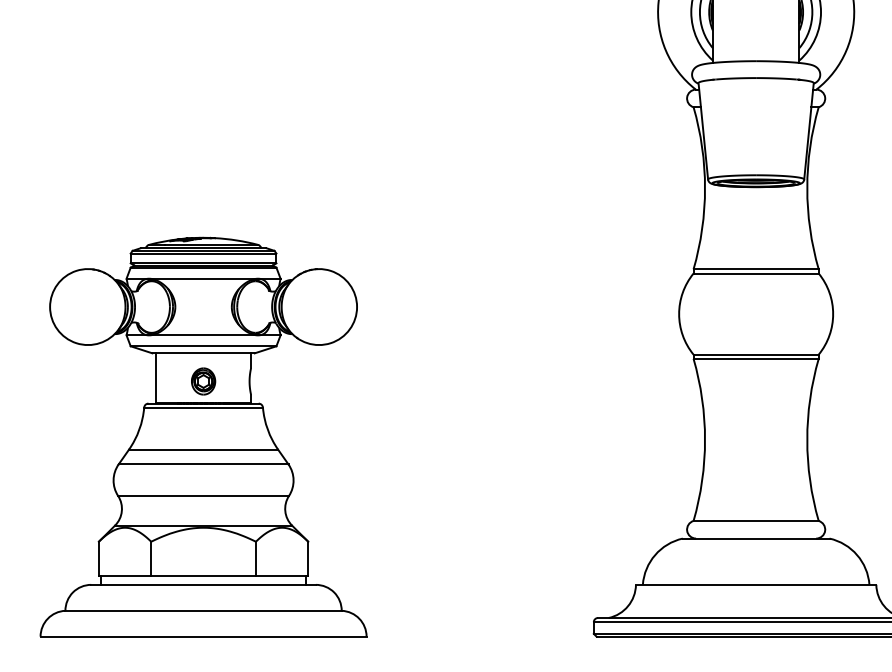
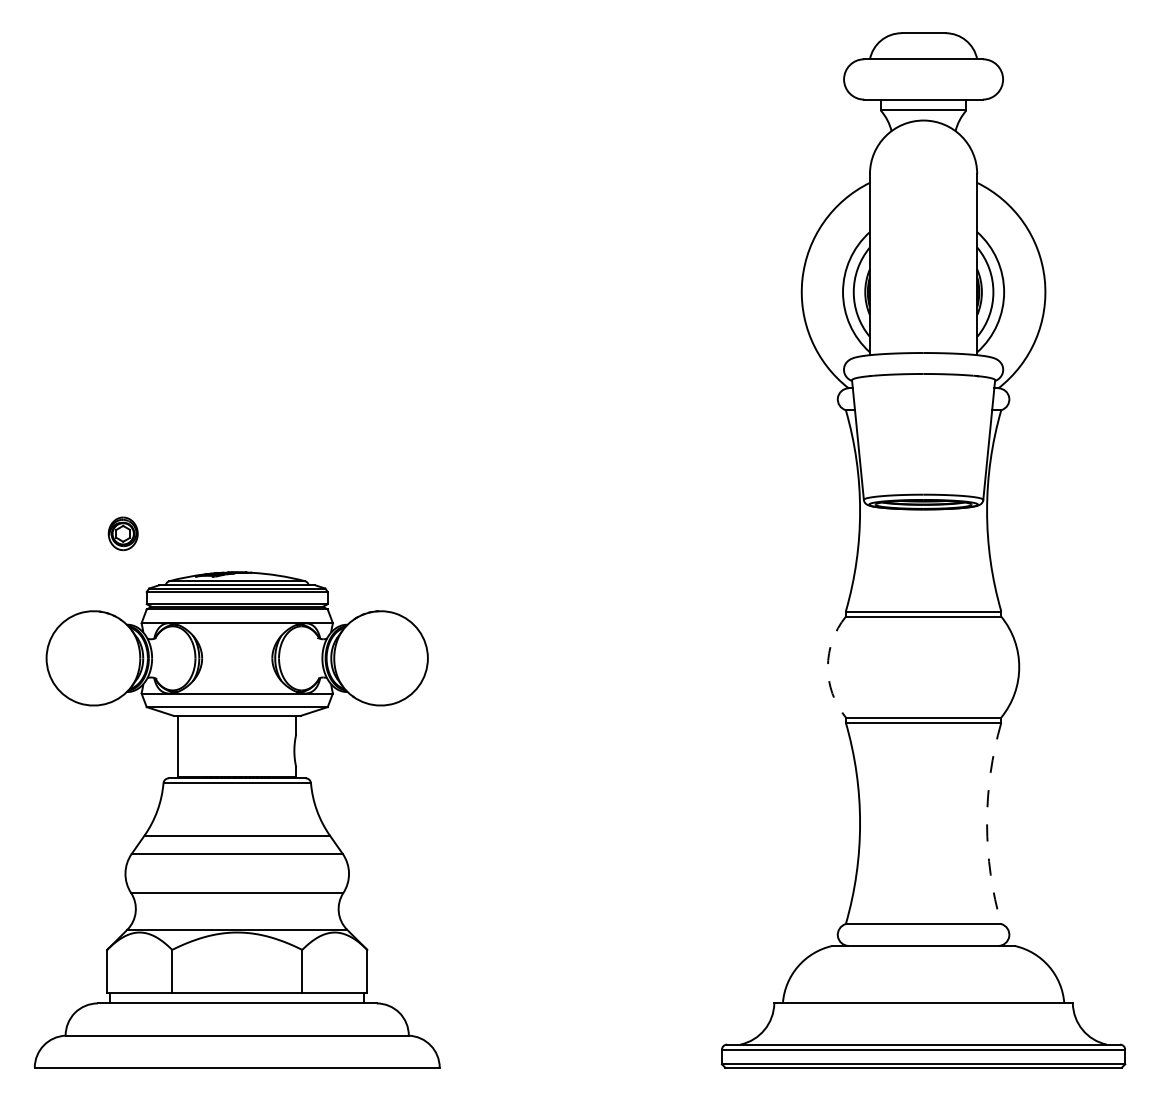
arc: (678, 314) -> (827, 667), solid -> dashed
part: (202, 381) -> (122, 533), moved
arc: (807, 439) -> (987, 823), solid -> dashed

